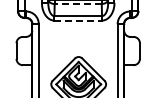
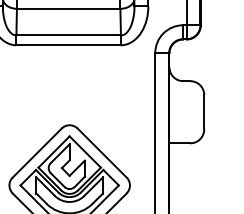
line: (78, 4) -> (69, 9), dashed -> solid
line: (78, 20) -> (69, 45), dashed -> solid

